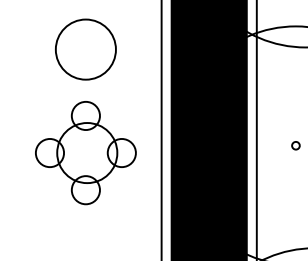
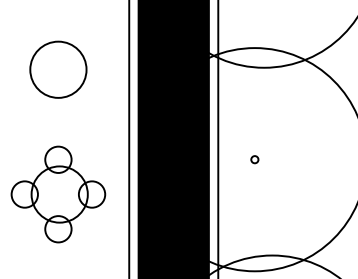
part: (85, 153) -> (58, 194), moved

